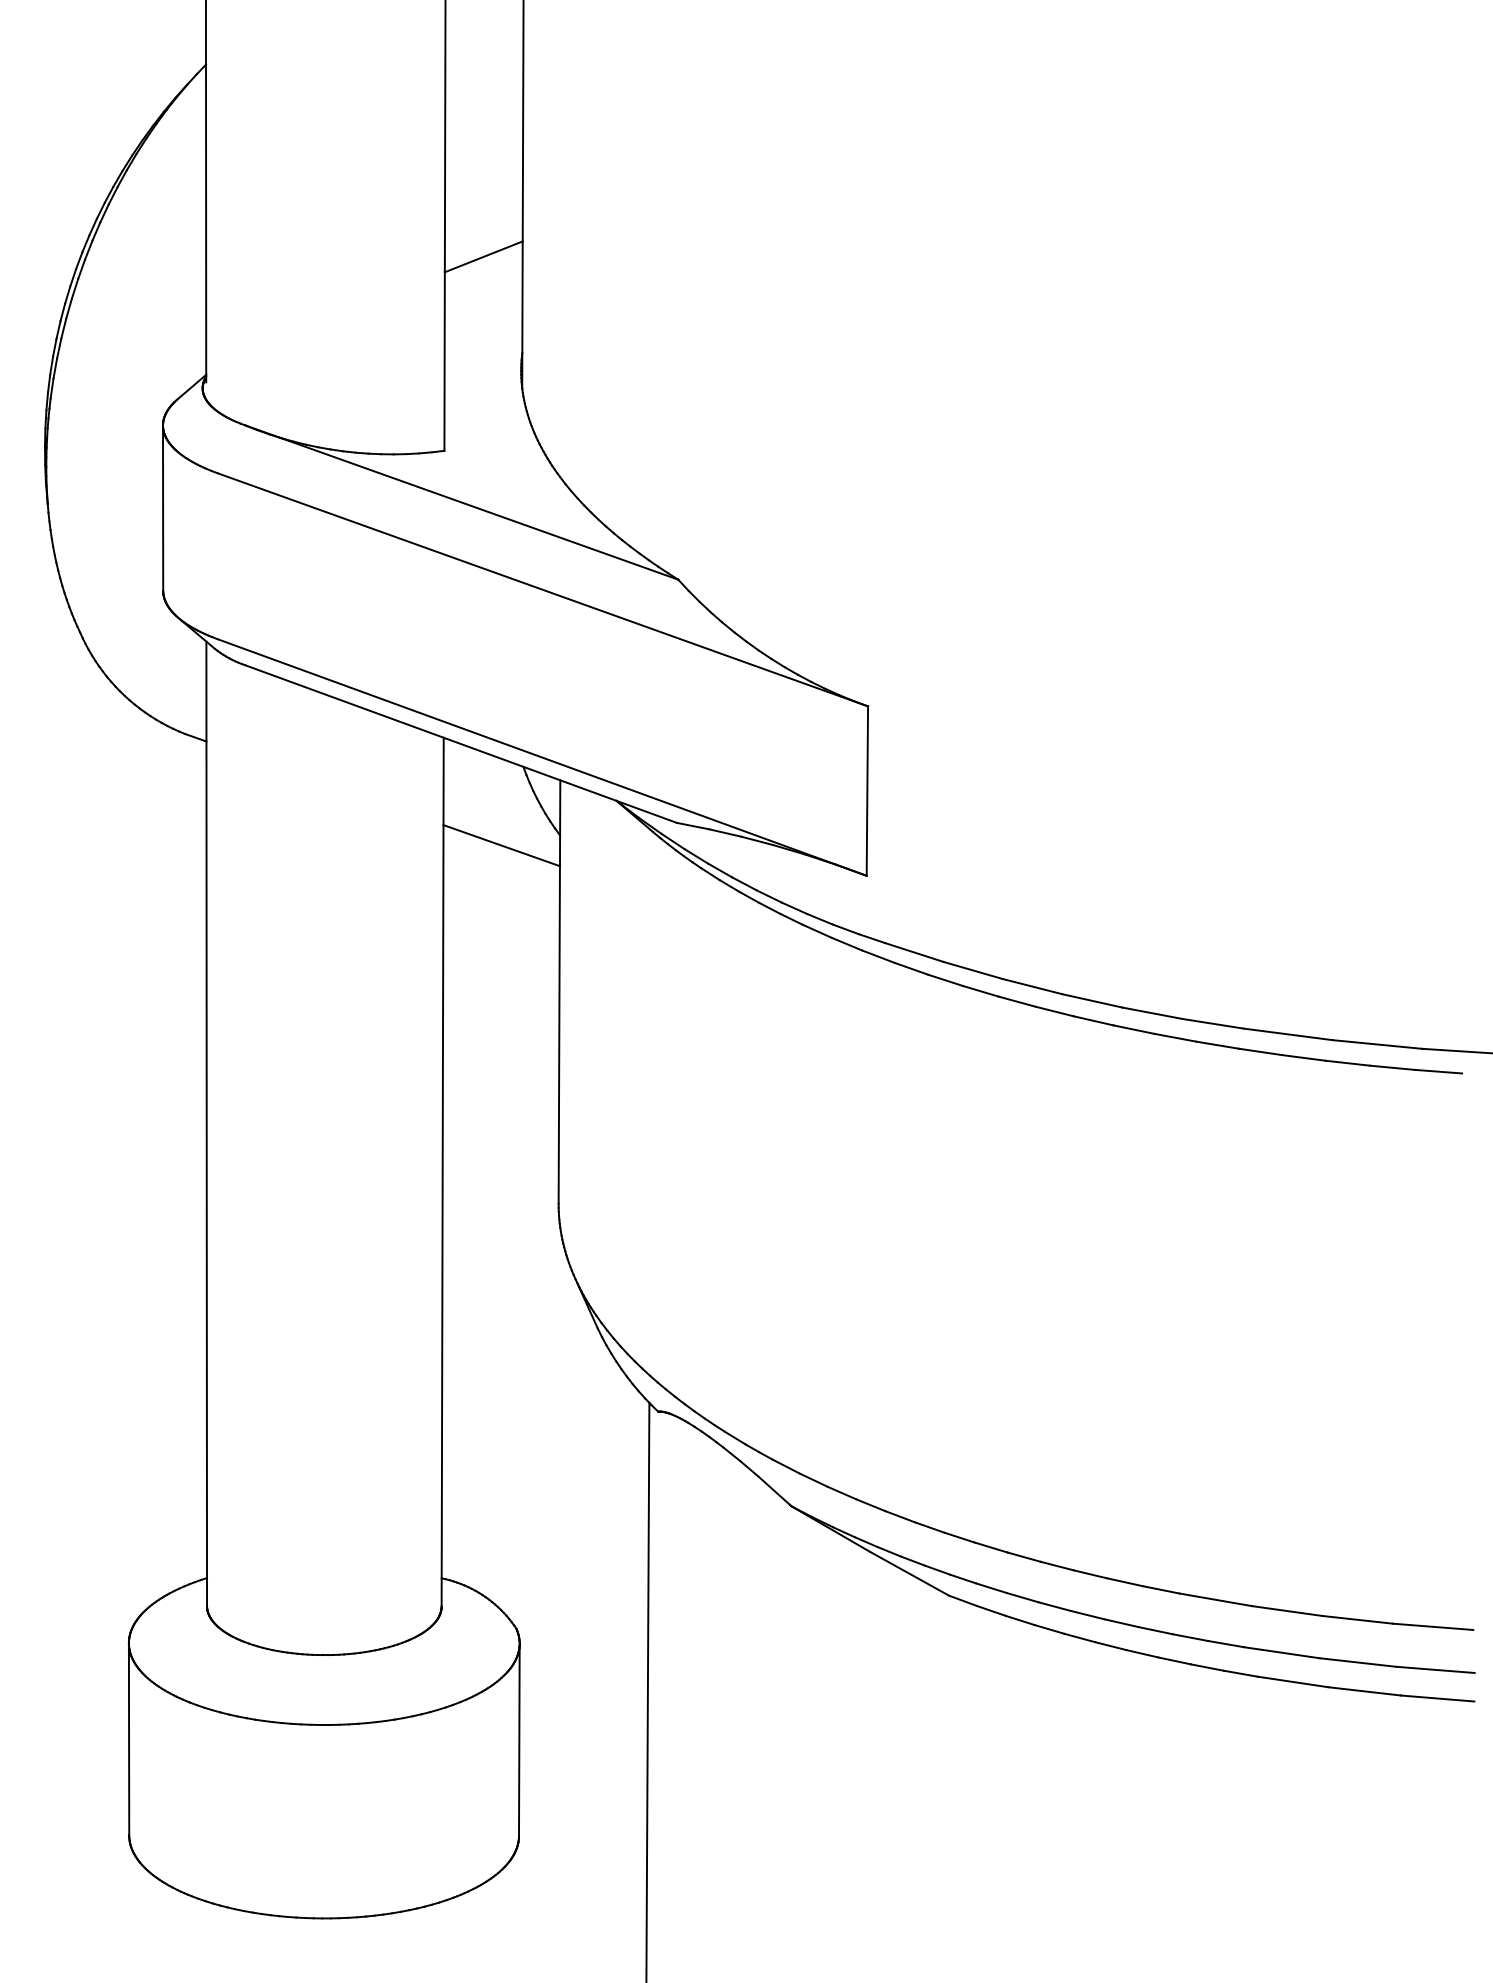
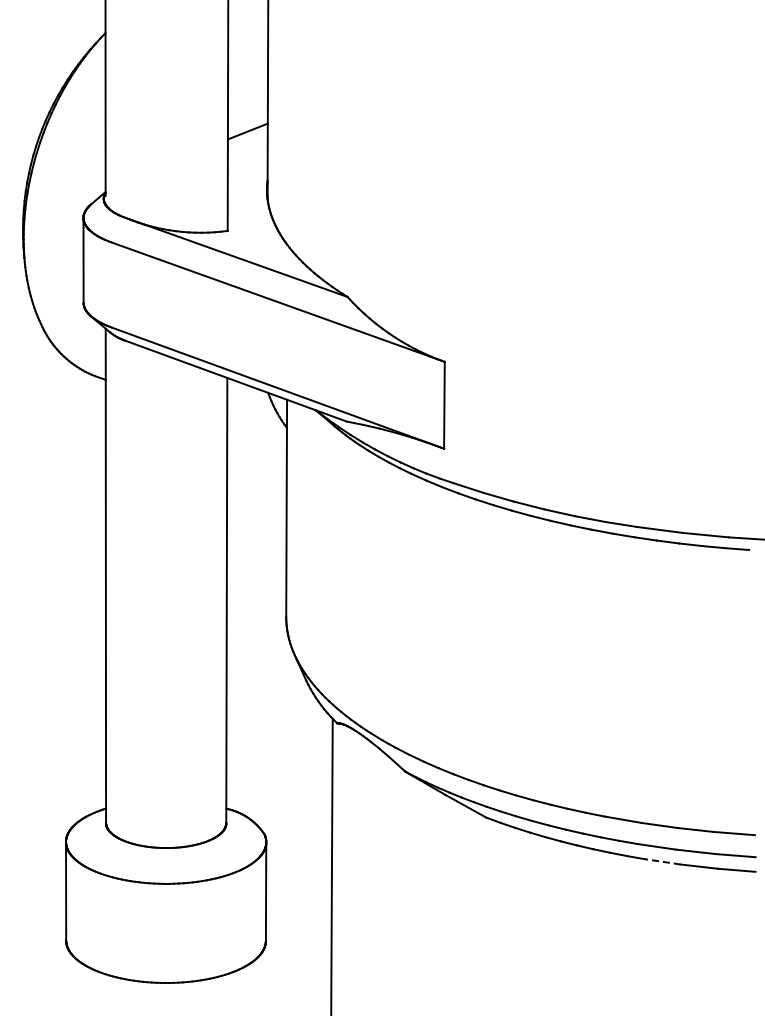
line: (500, 844) -> (256, 432), removed
line: (1292, 1681) -> (662, 861), solid -> dashed

